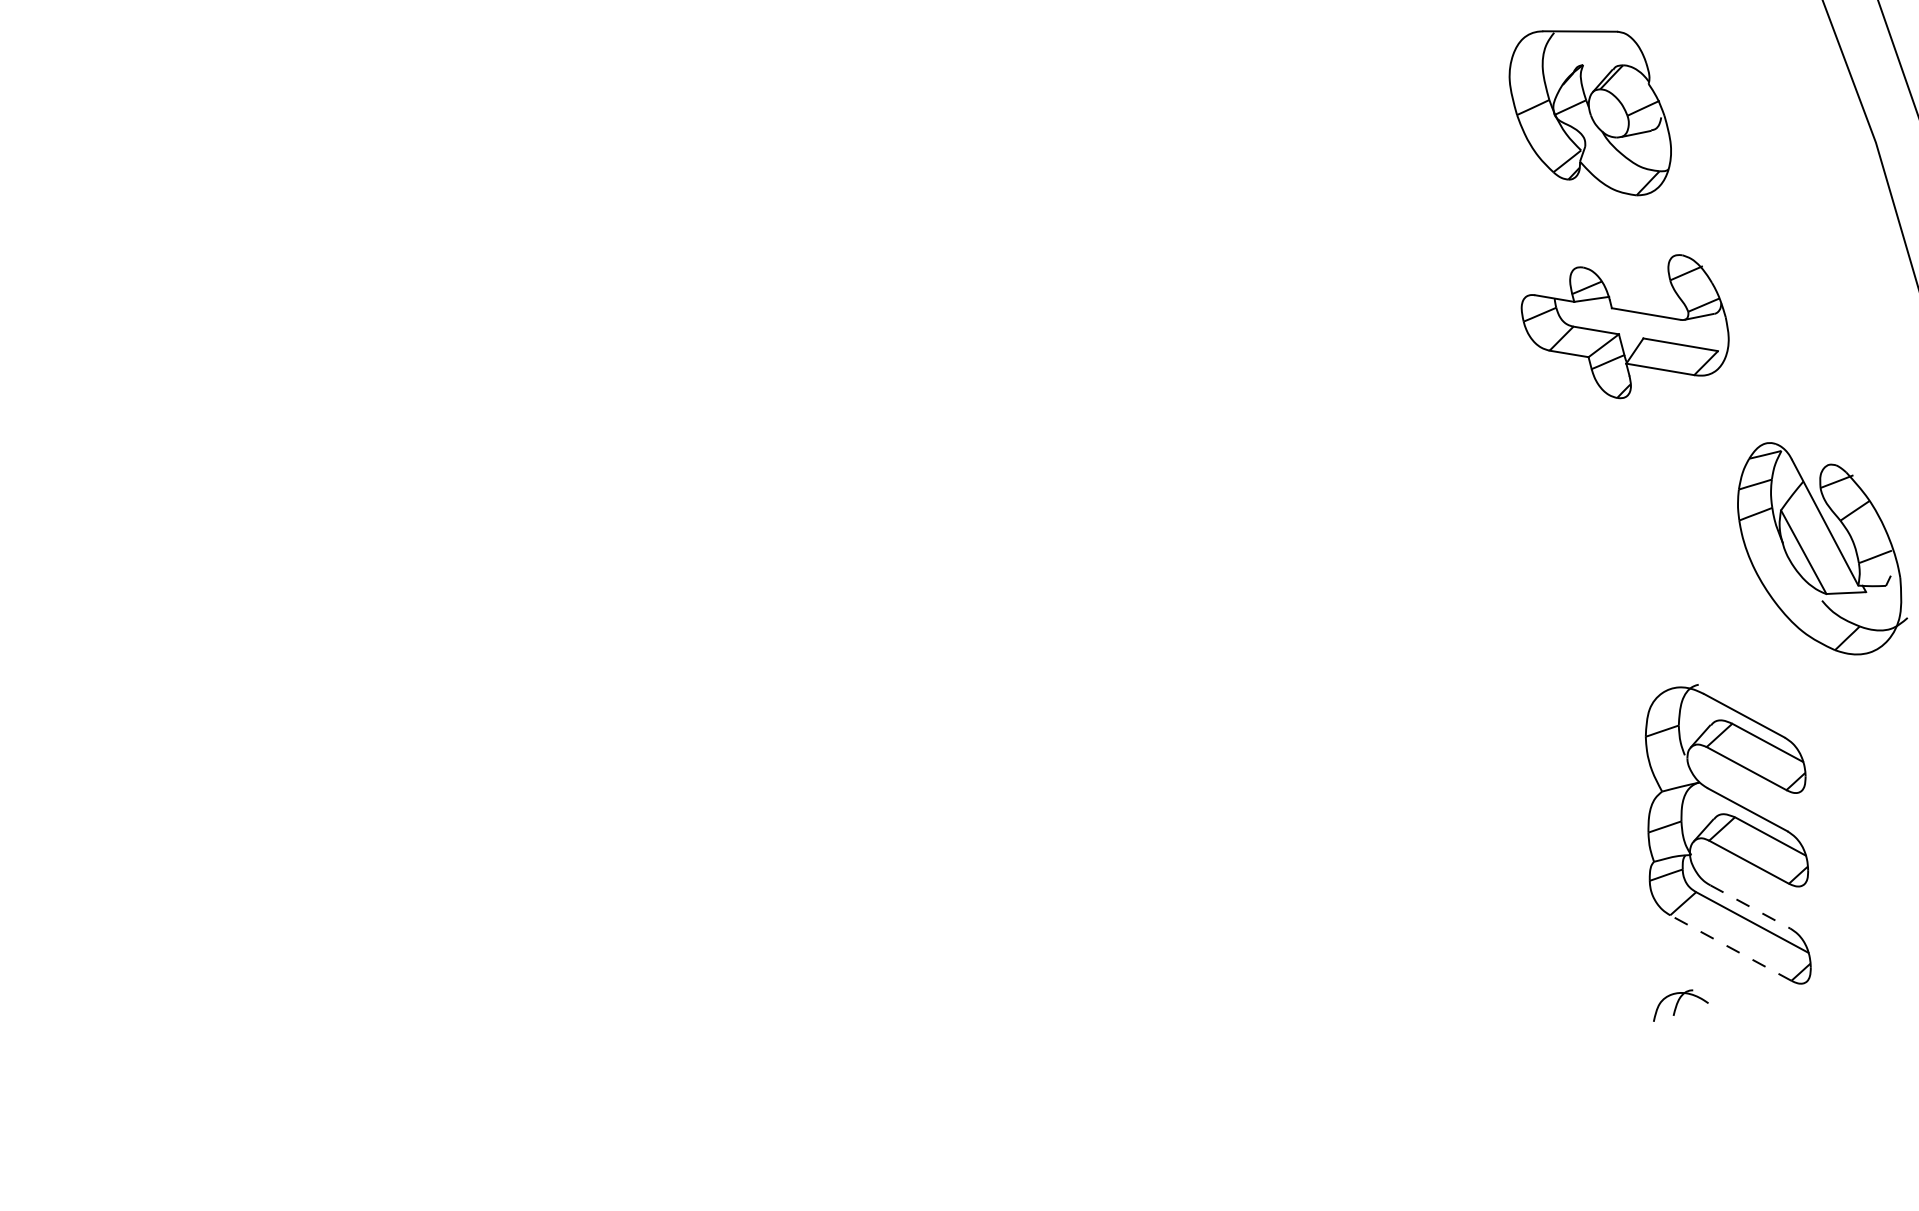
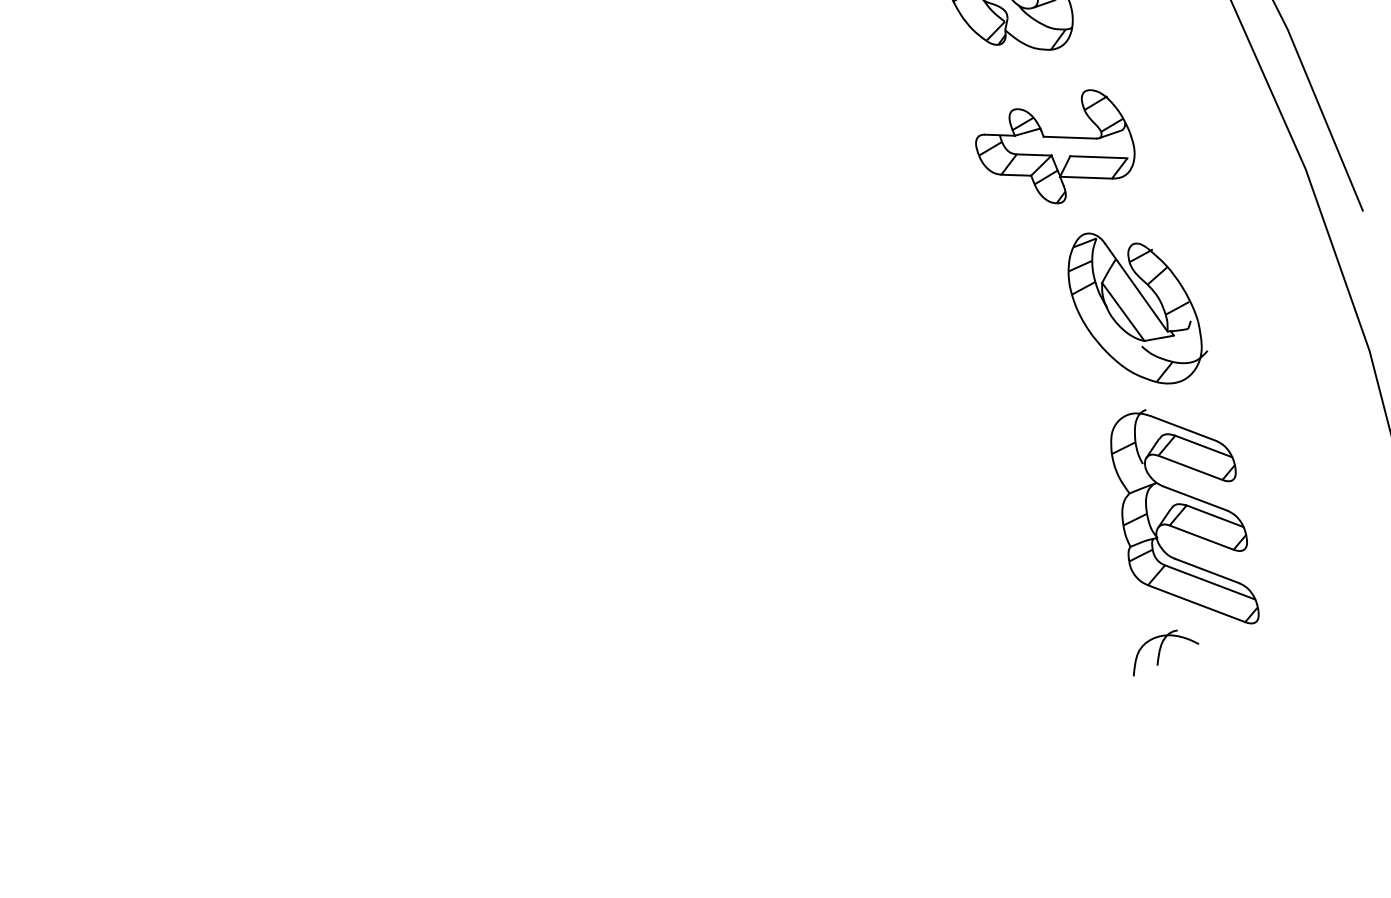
part: (1822, 548) -> (1136, 307), moved
line: (1750, 907) -> (1207, 571), dashed -> solid
line: (1730, 948) -> (1196, 604), dashed -> solid
part: (1680, 1005) -> (1164, 651), size x1.67

